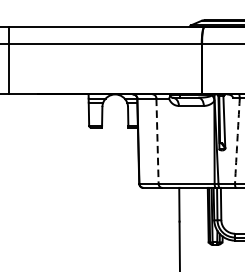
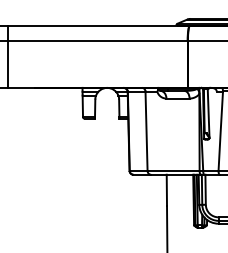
line: (157, 141) -> (146, 131), dashed -> solid
arc: (237, 141) -> (220, 131), dashed -> solid

